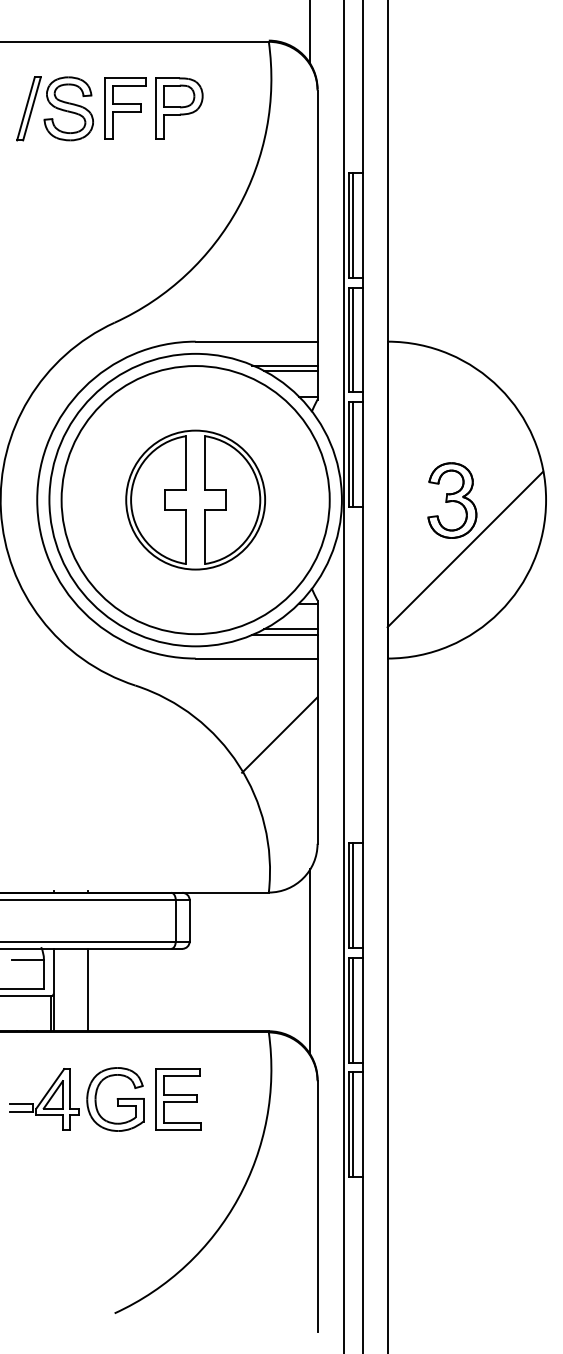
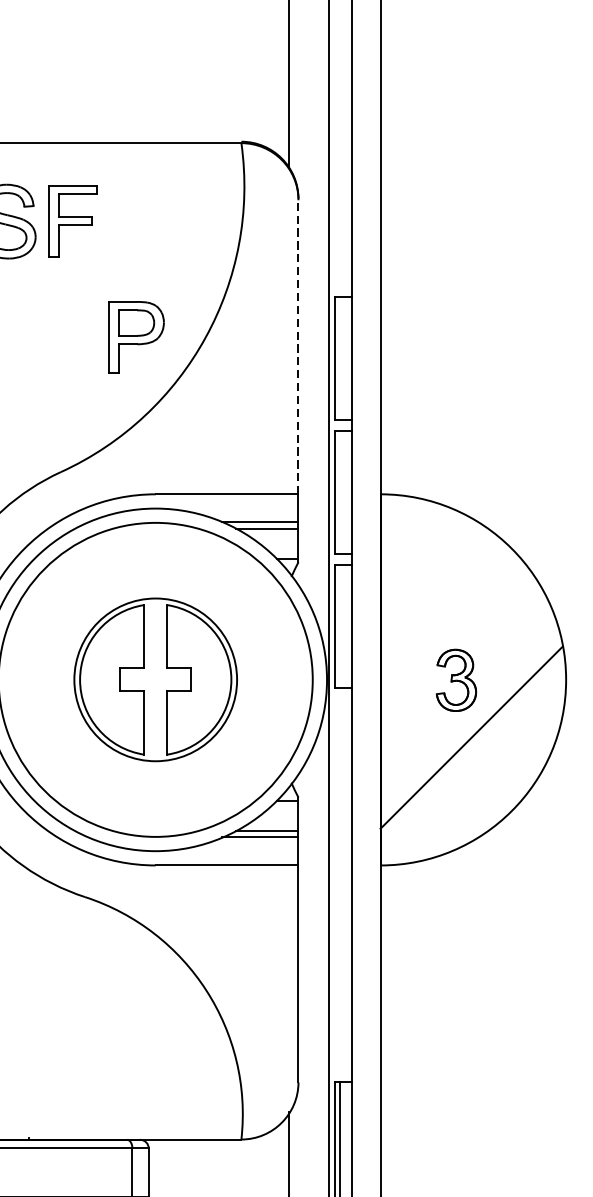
part: (179, 108) -> (136, 337), moved
line: (317, 216) -> (298, 347), solid -> dashed
line: (353, 224) -> (340, 357), removed
line: (353, 339) -> (340, 491), removed
line: (353, 454) -> (340, 626), removed
part: (452, 500) -> (456, 680), size x0.7
line: (279, 734) -> (253, 954), removed

